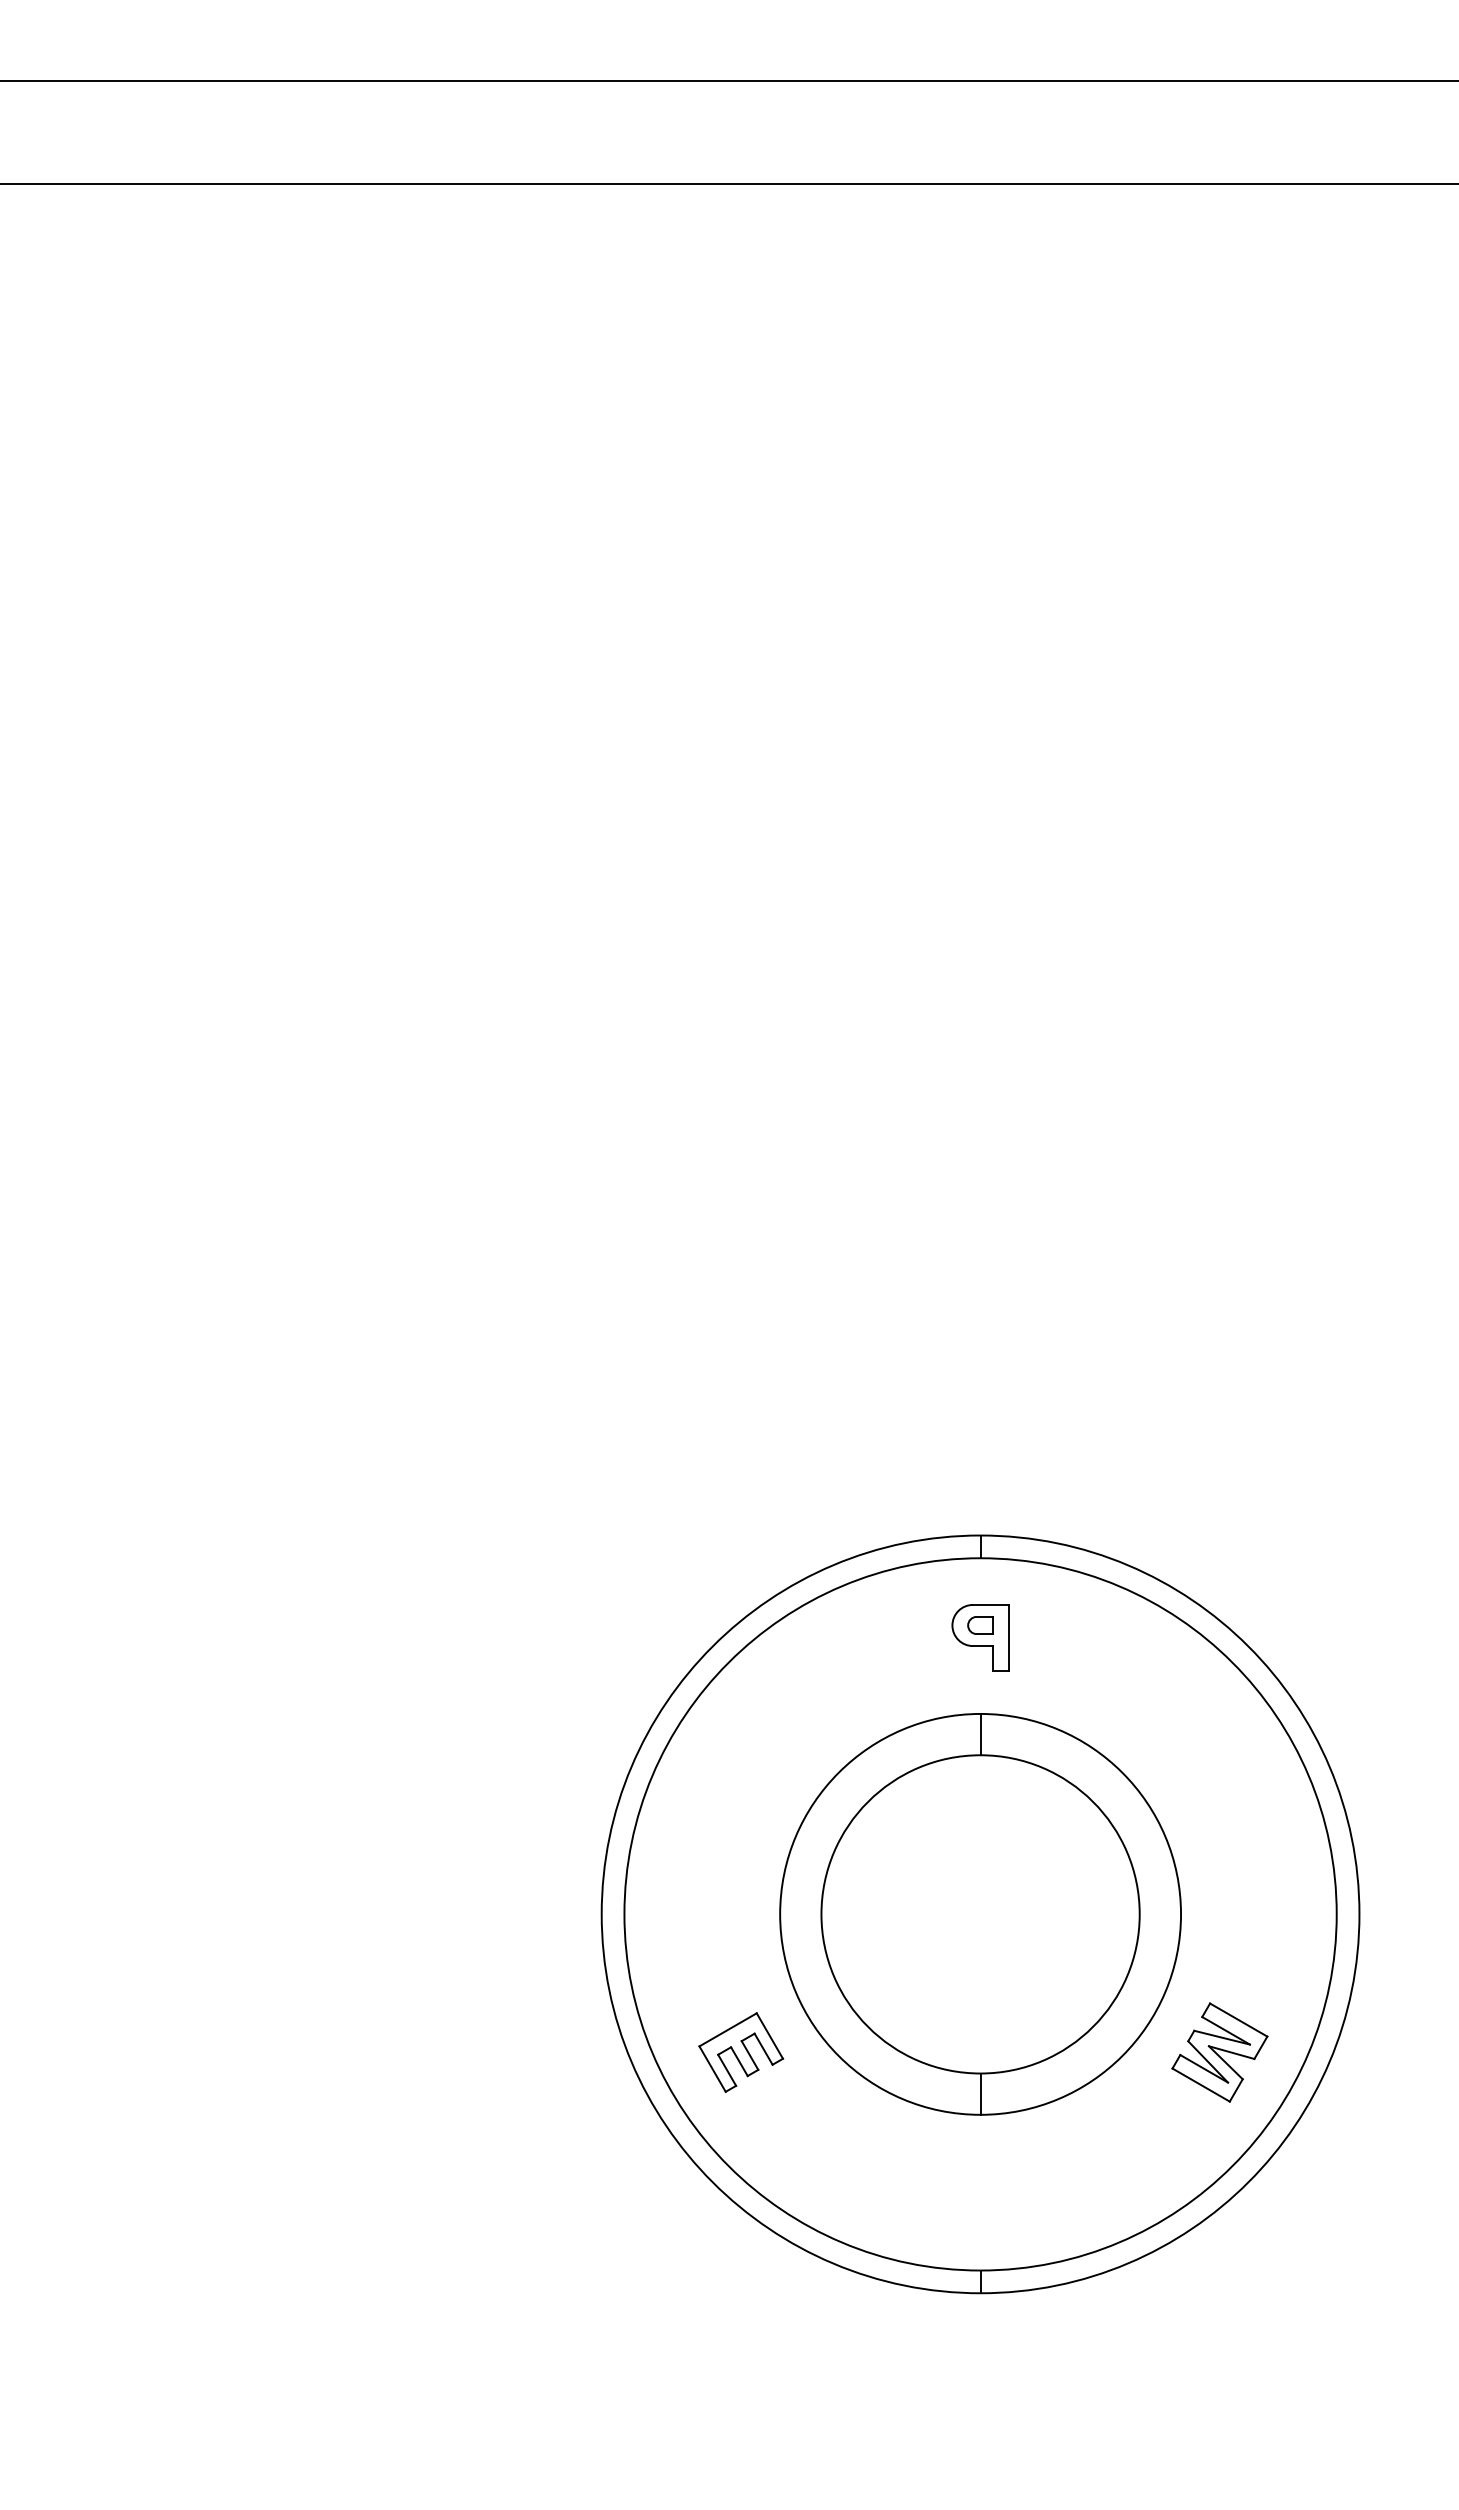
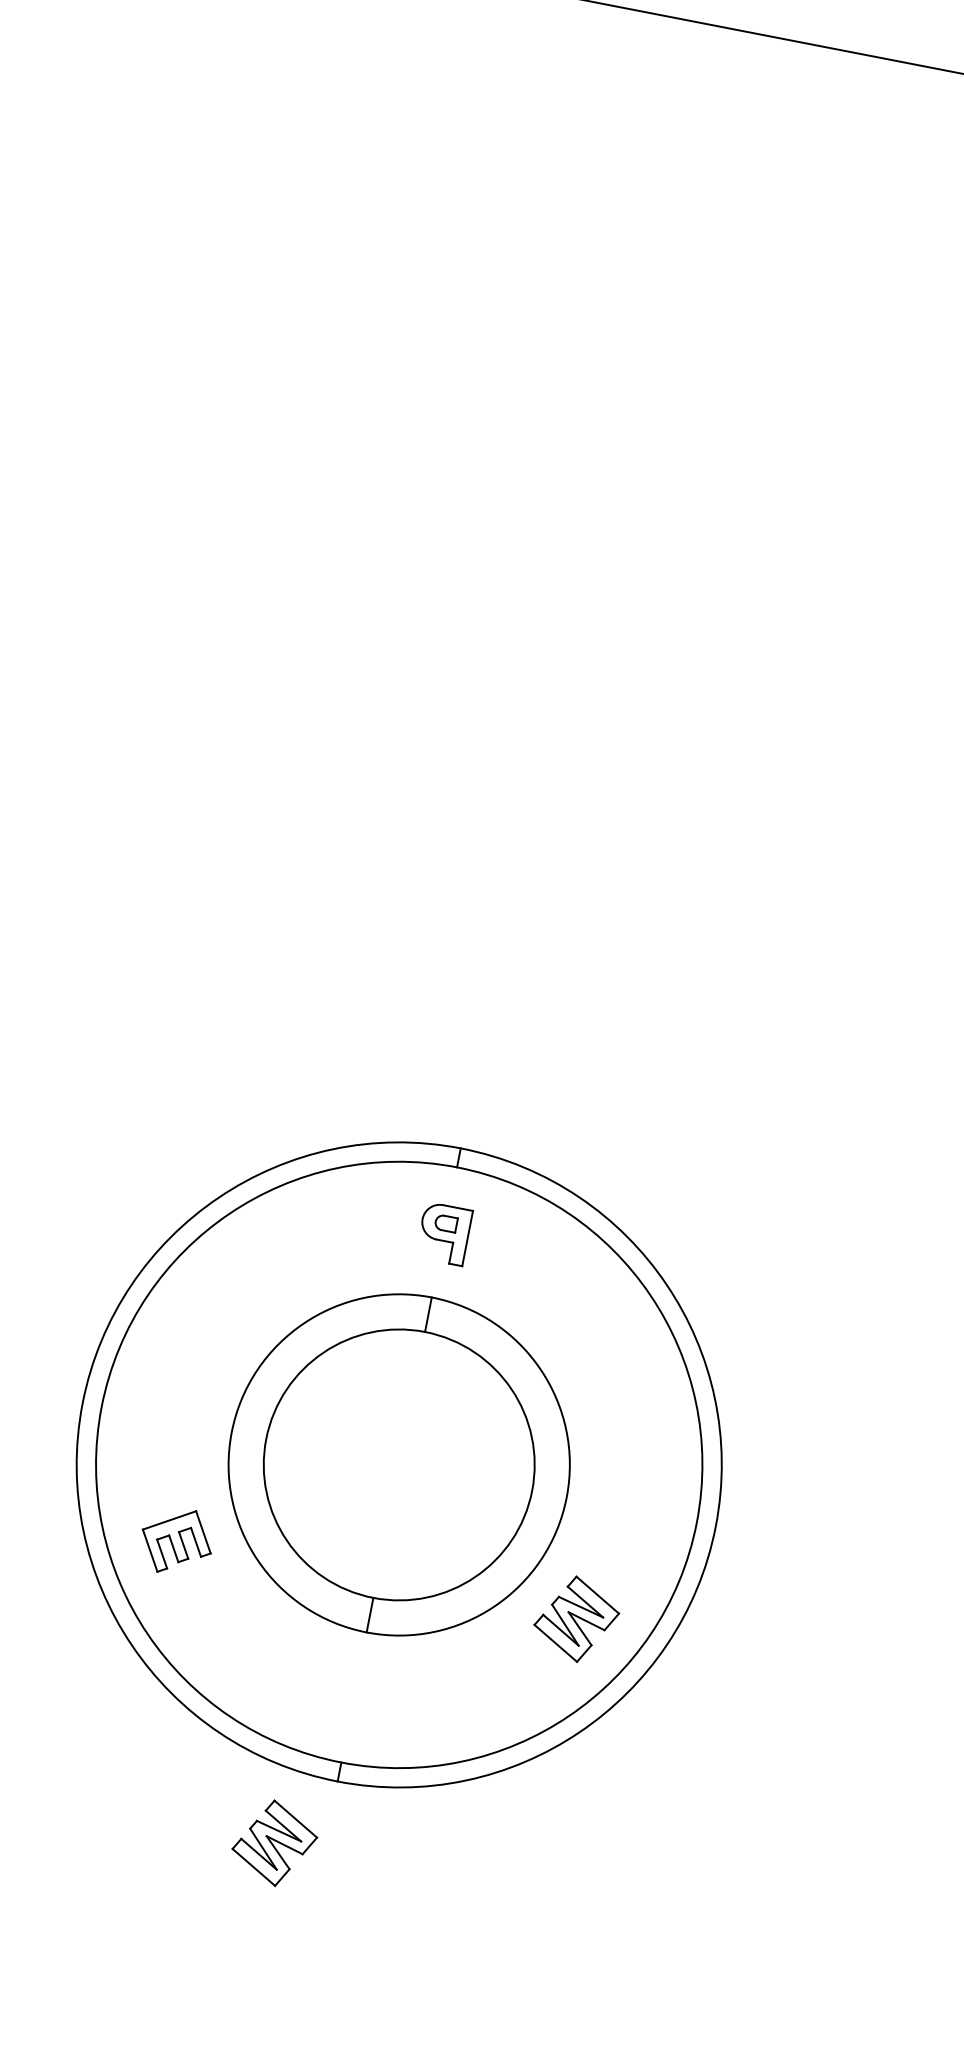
part: (921, 2378) -> (274, 1843), added

